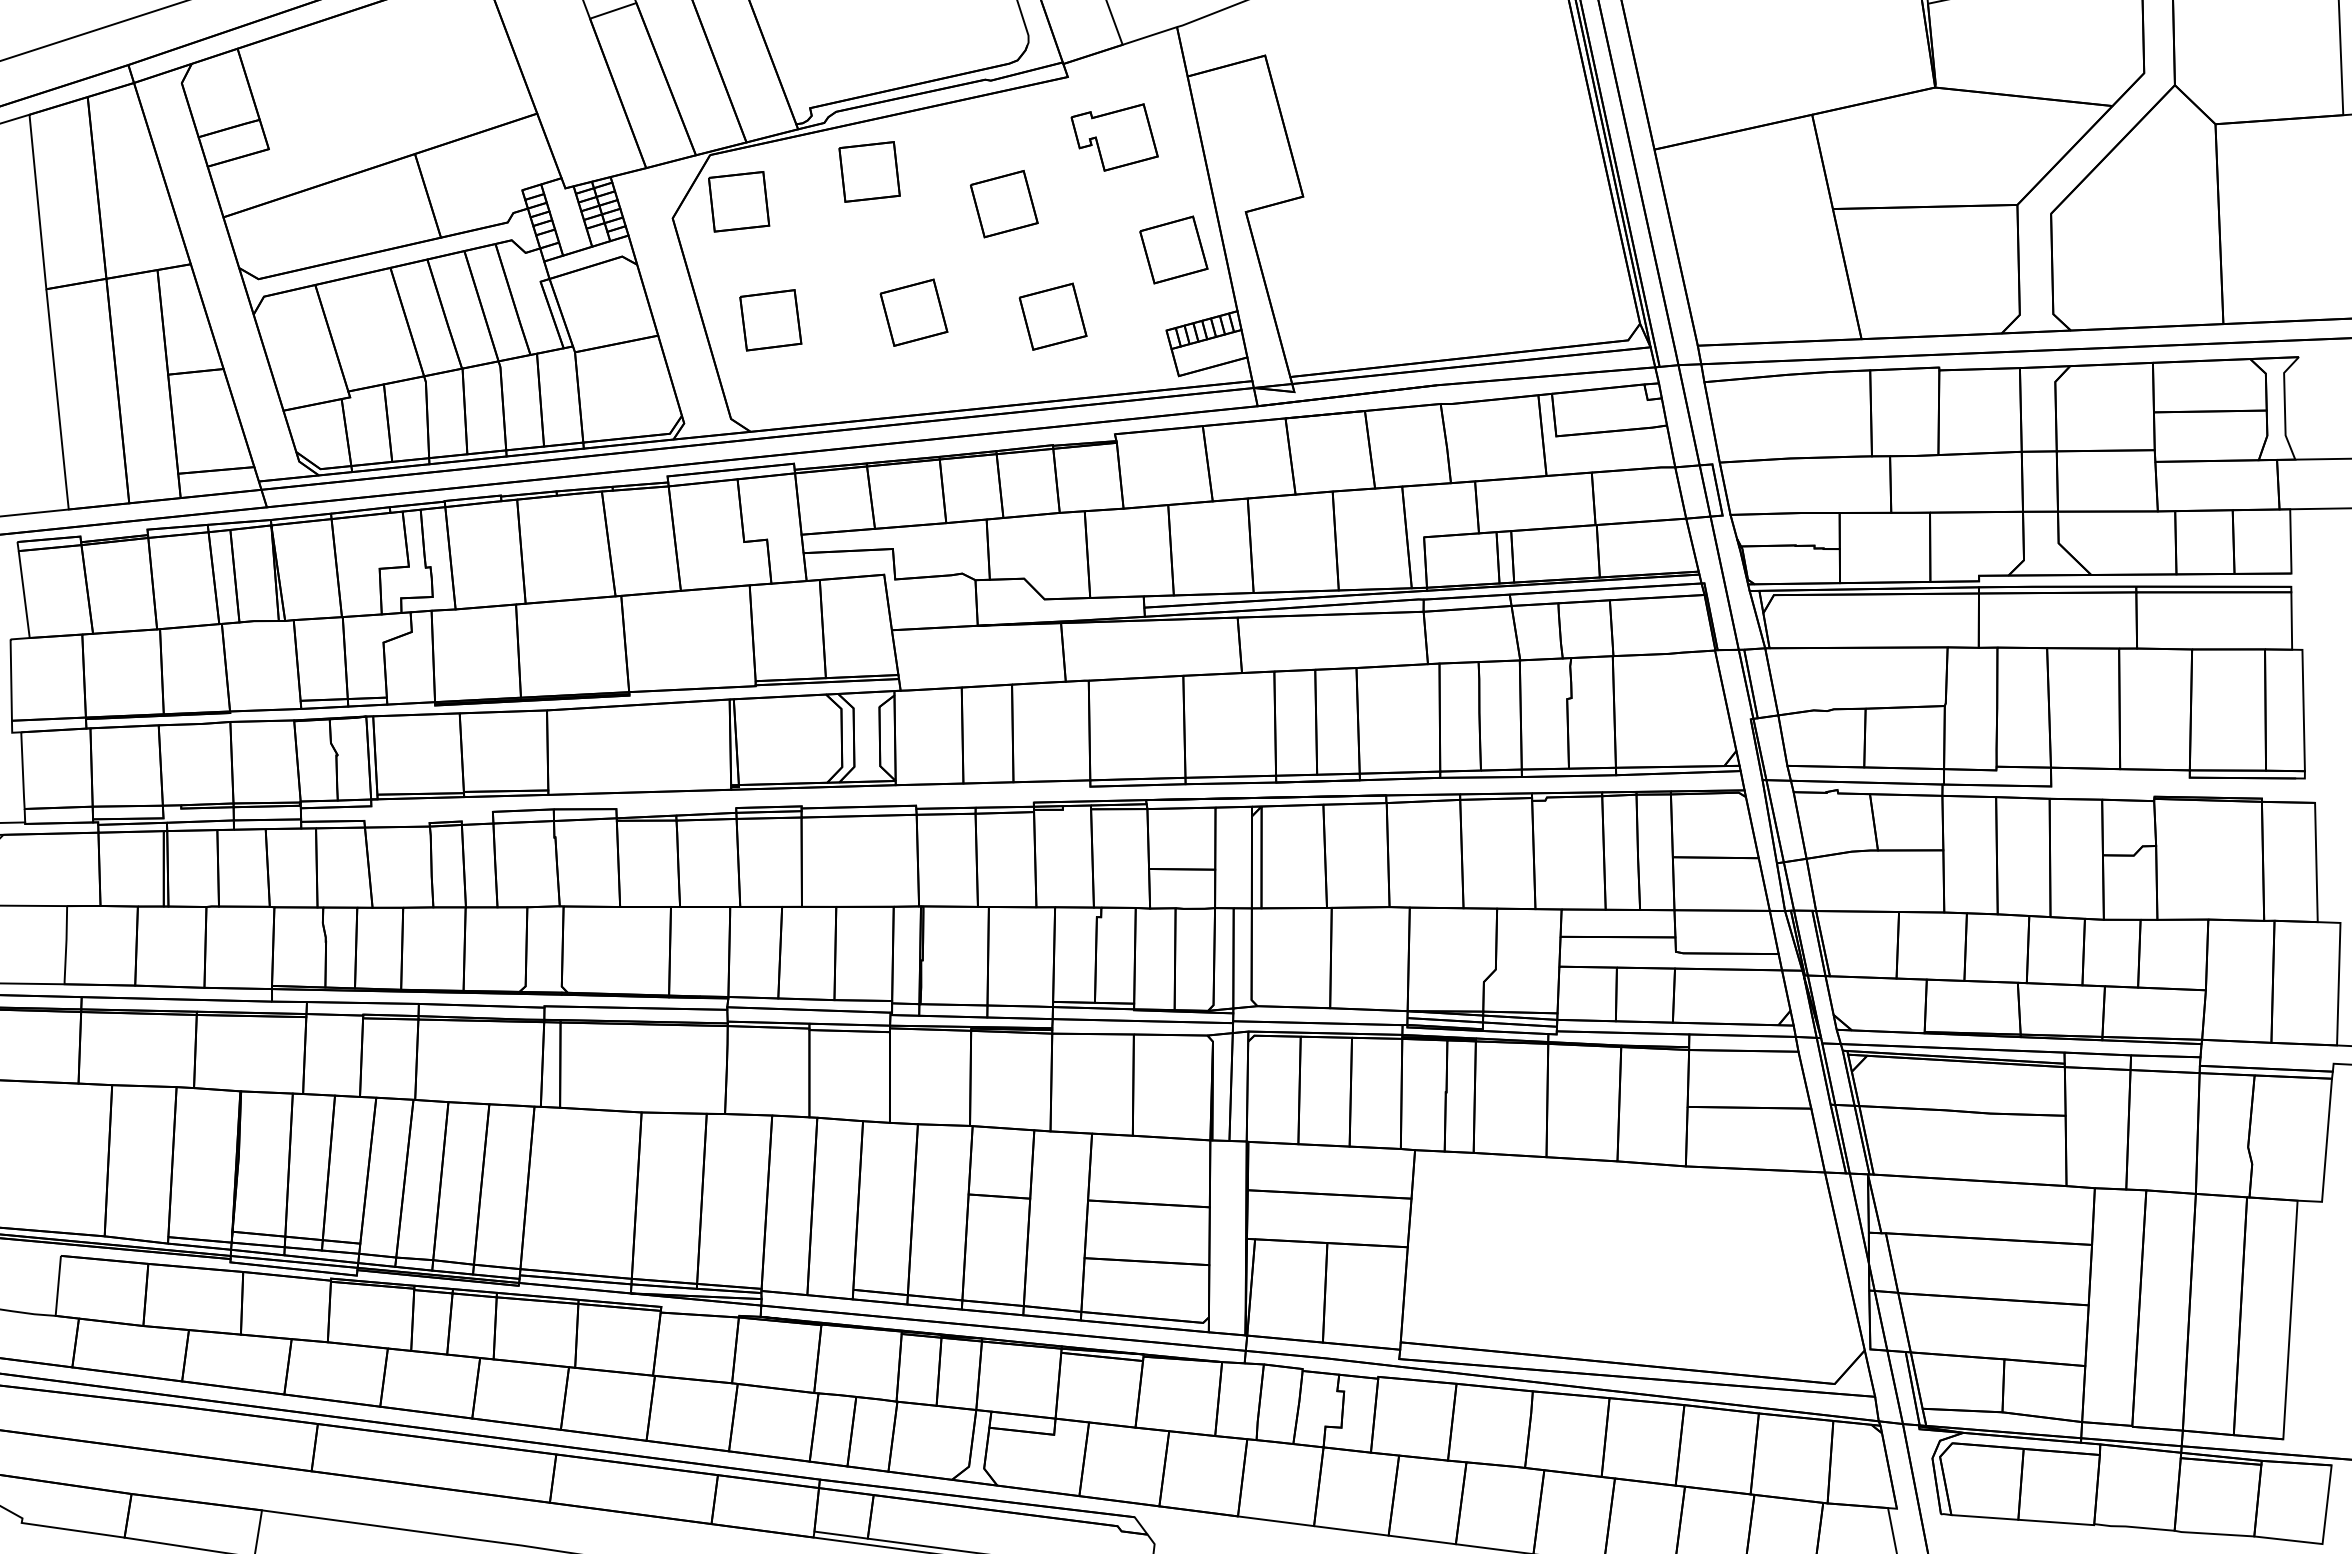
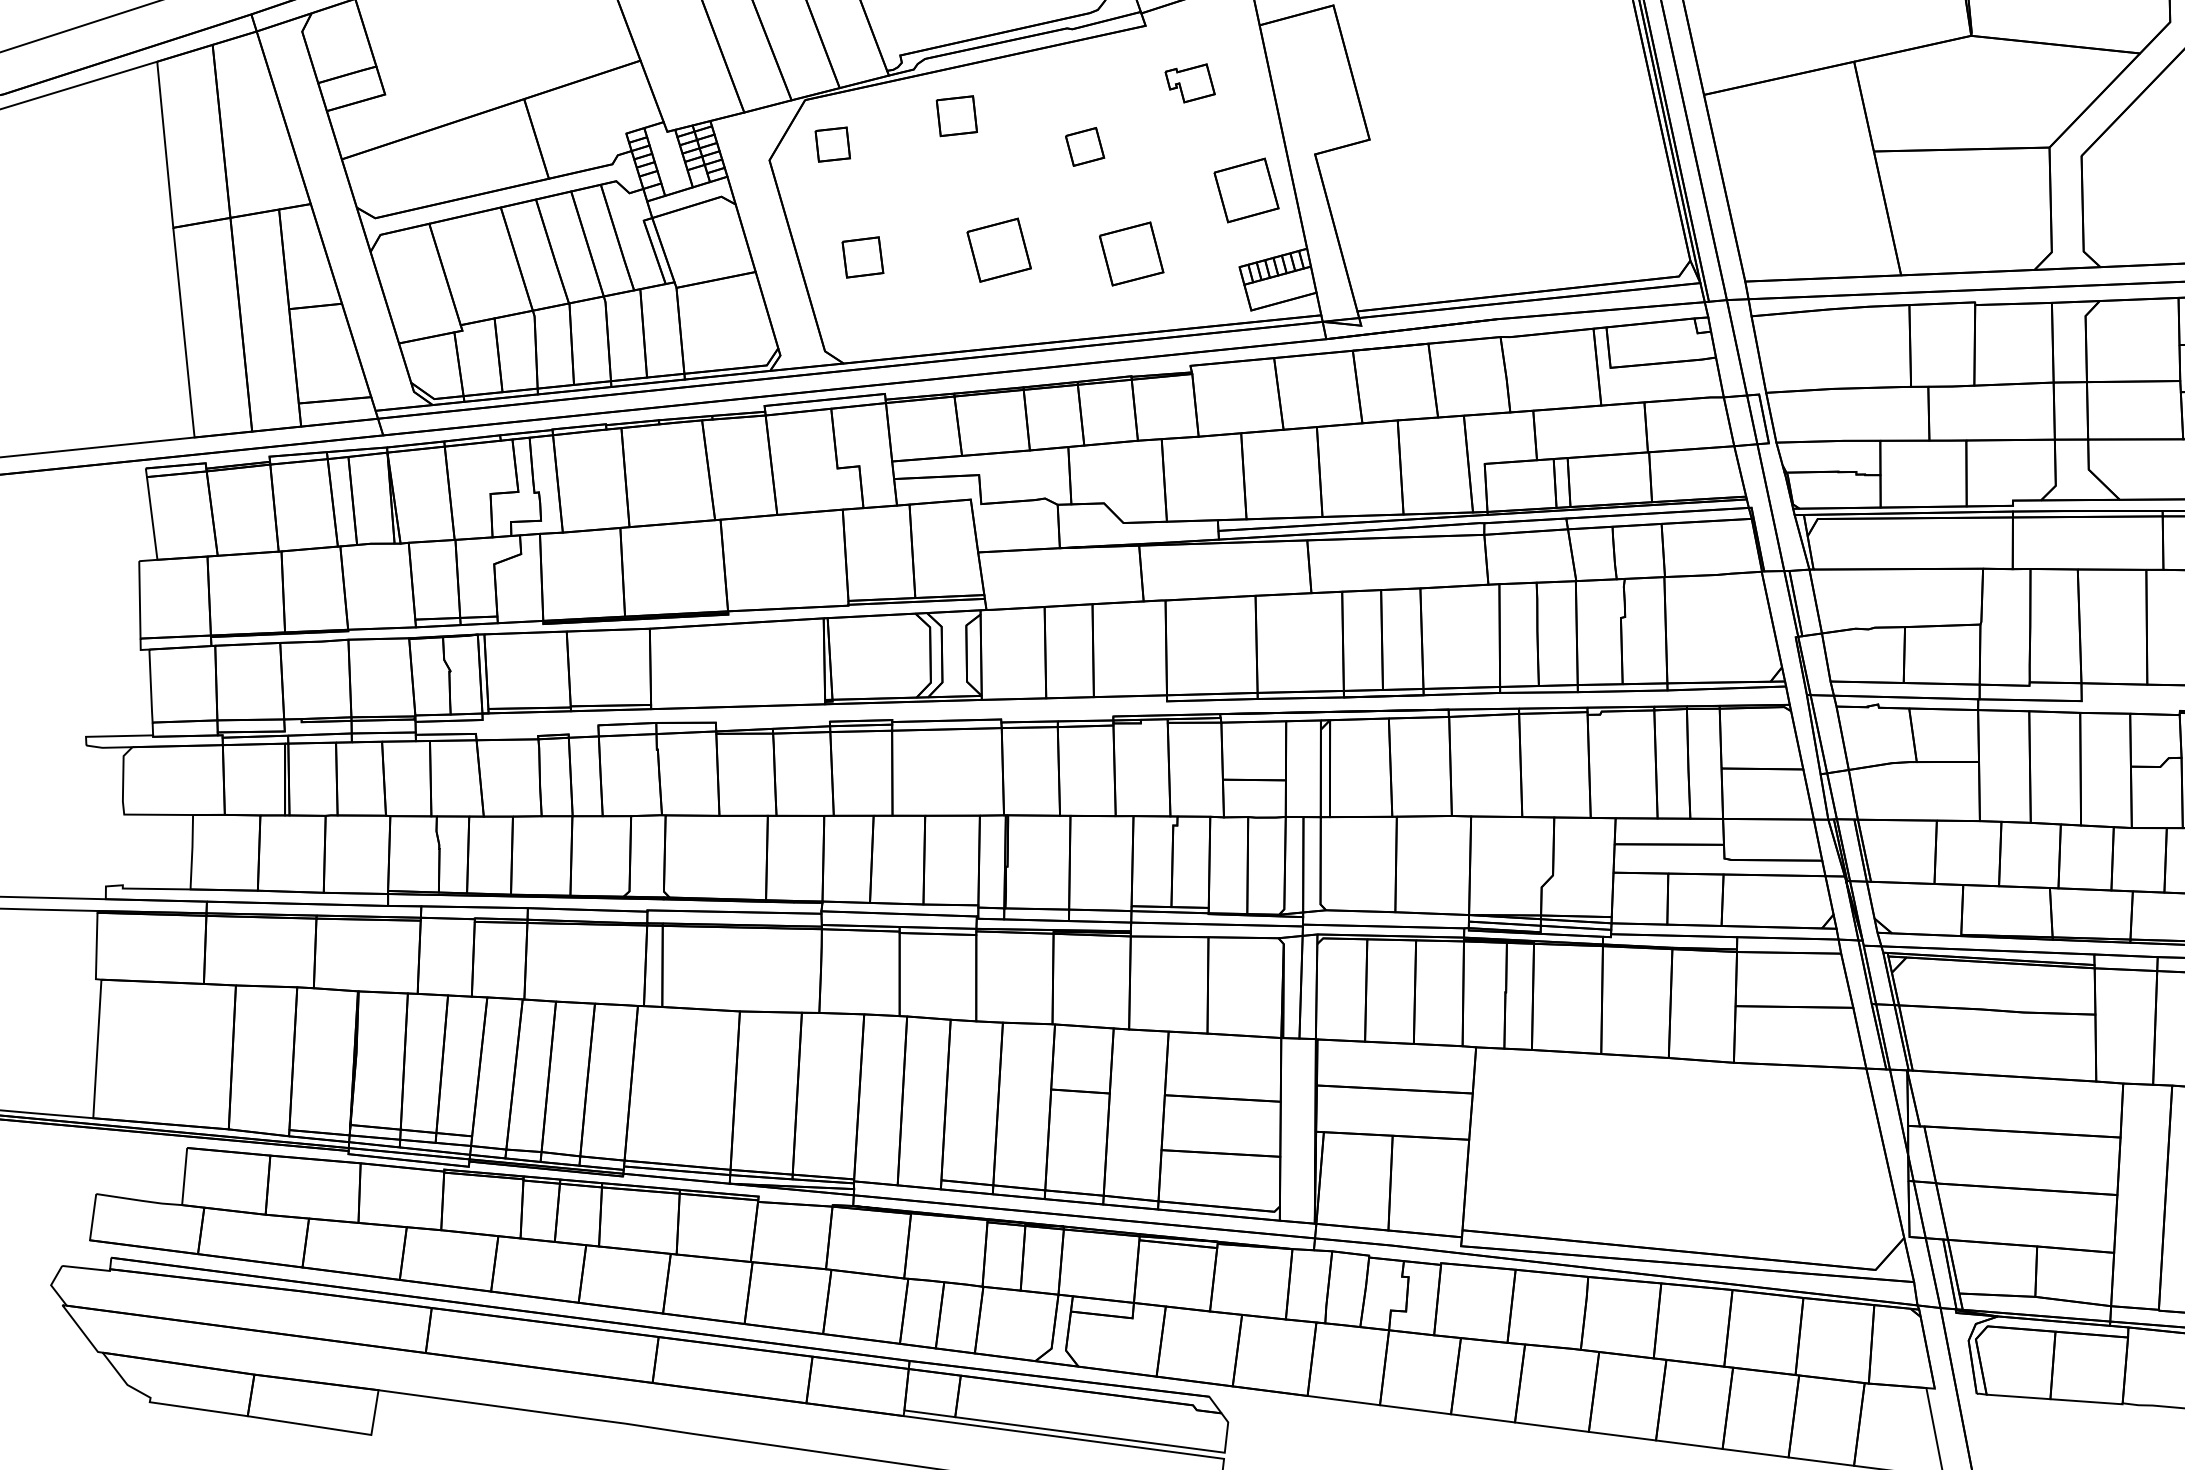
part: (1114, 137) -> (1190, 83), size x0.6
part: (869, 171) -> (956, 115), size x0.7
part: (739, 201) -> (833, 144), size x0.6
part: (1003, 204) -> (1084, 147), size x0.6
part: (770, 320) -> (862, 257), size x0.7

